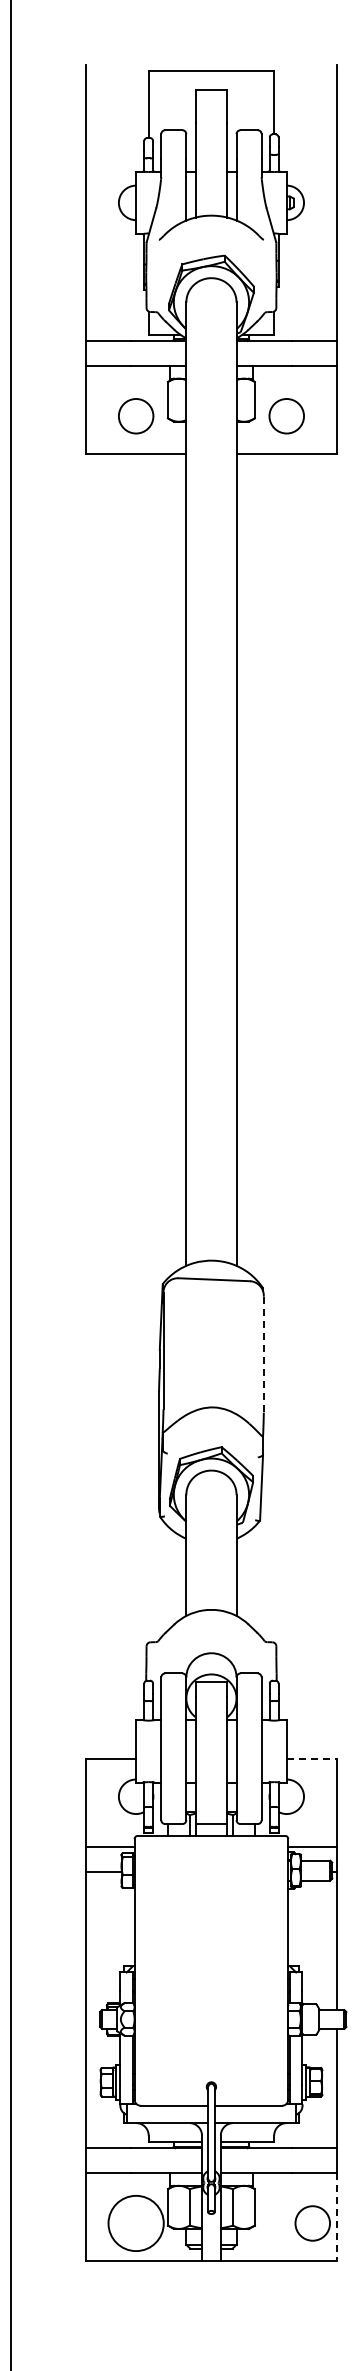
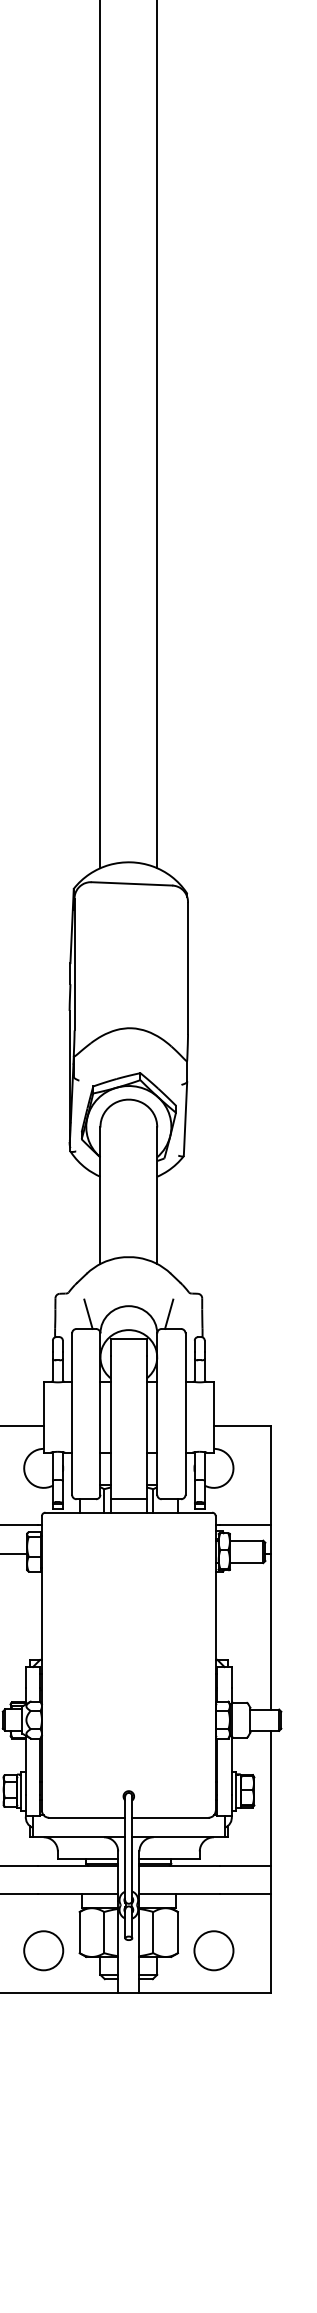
line: (263, 1354) -> (187, 968), dashed -> solid
line: (175, 1660) -> (88, 1314), added
line: (246, 1660) -> (168, 1314), added
line: (312, 1759) -> (243, 1426), dashed -> solid
line: (336, 2217) -> (270, 1944), dashed -> solid
circle: (135, 2223) -> (42, 1950), size x0.62
circle: (312, 2223) -> (213, 1950), moved

